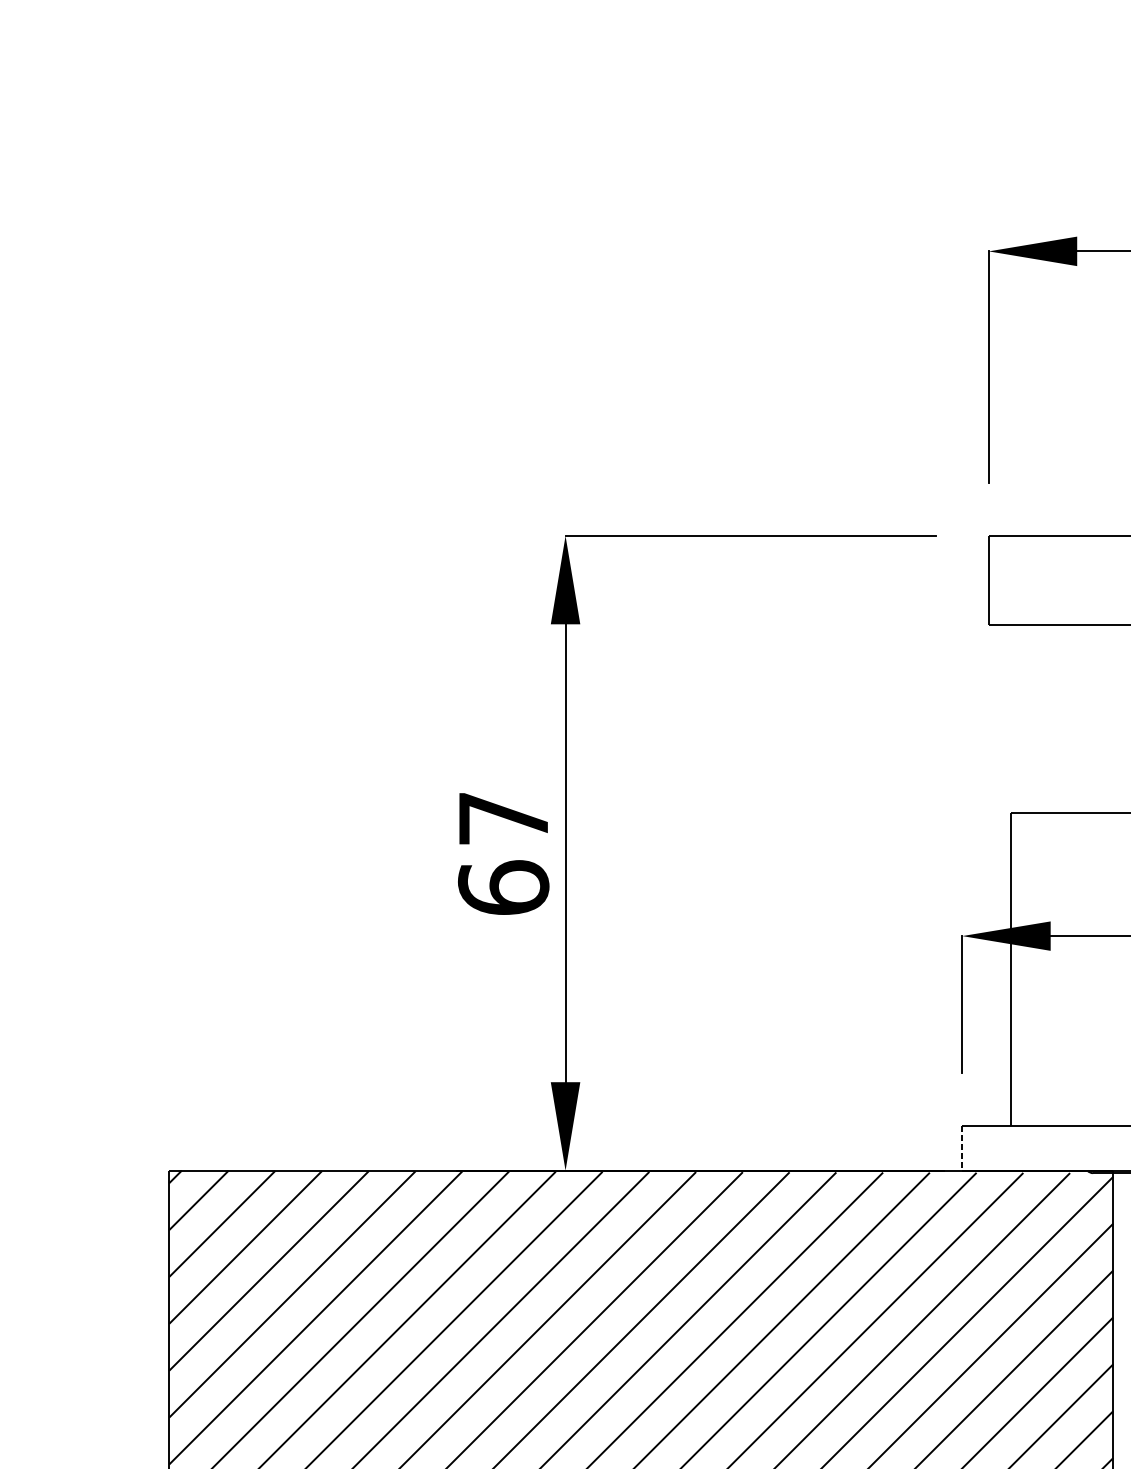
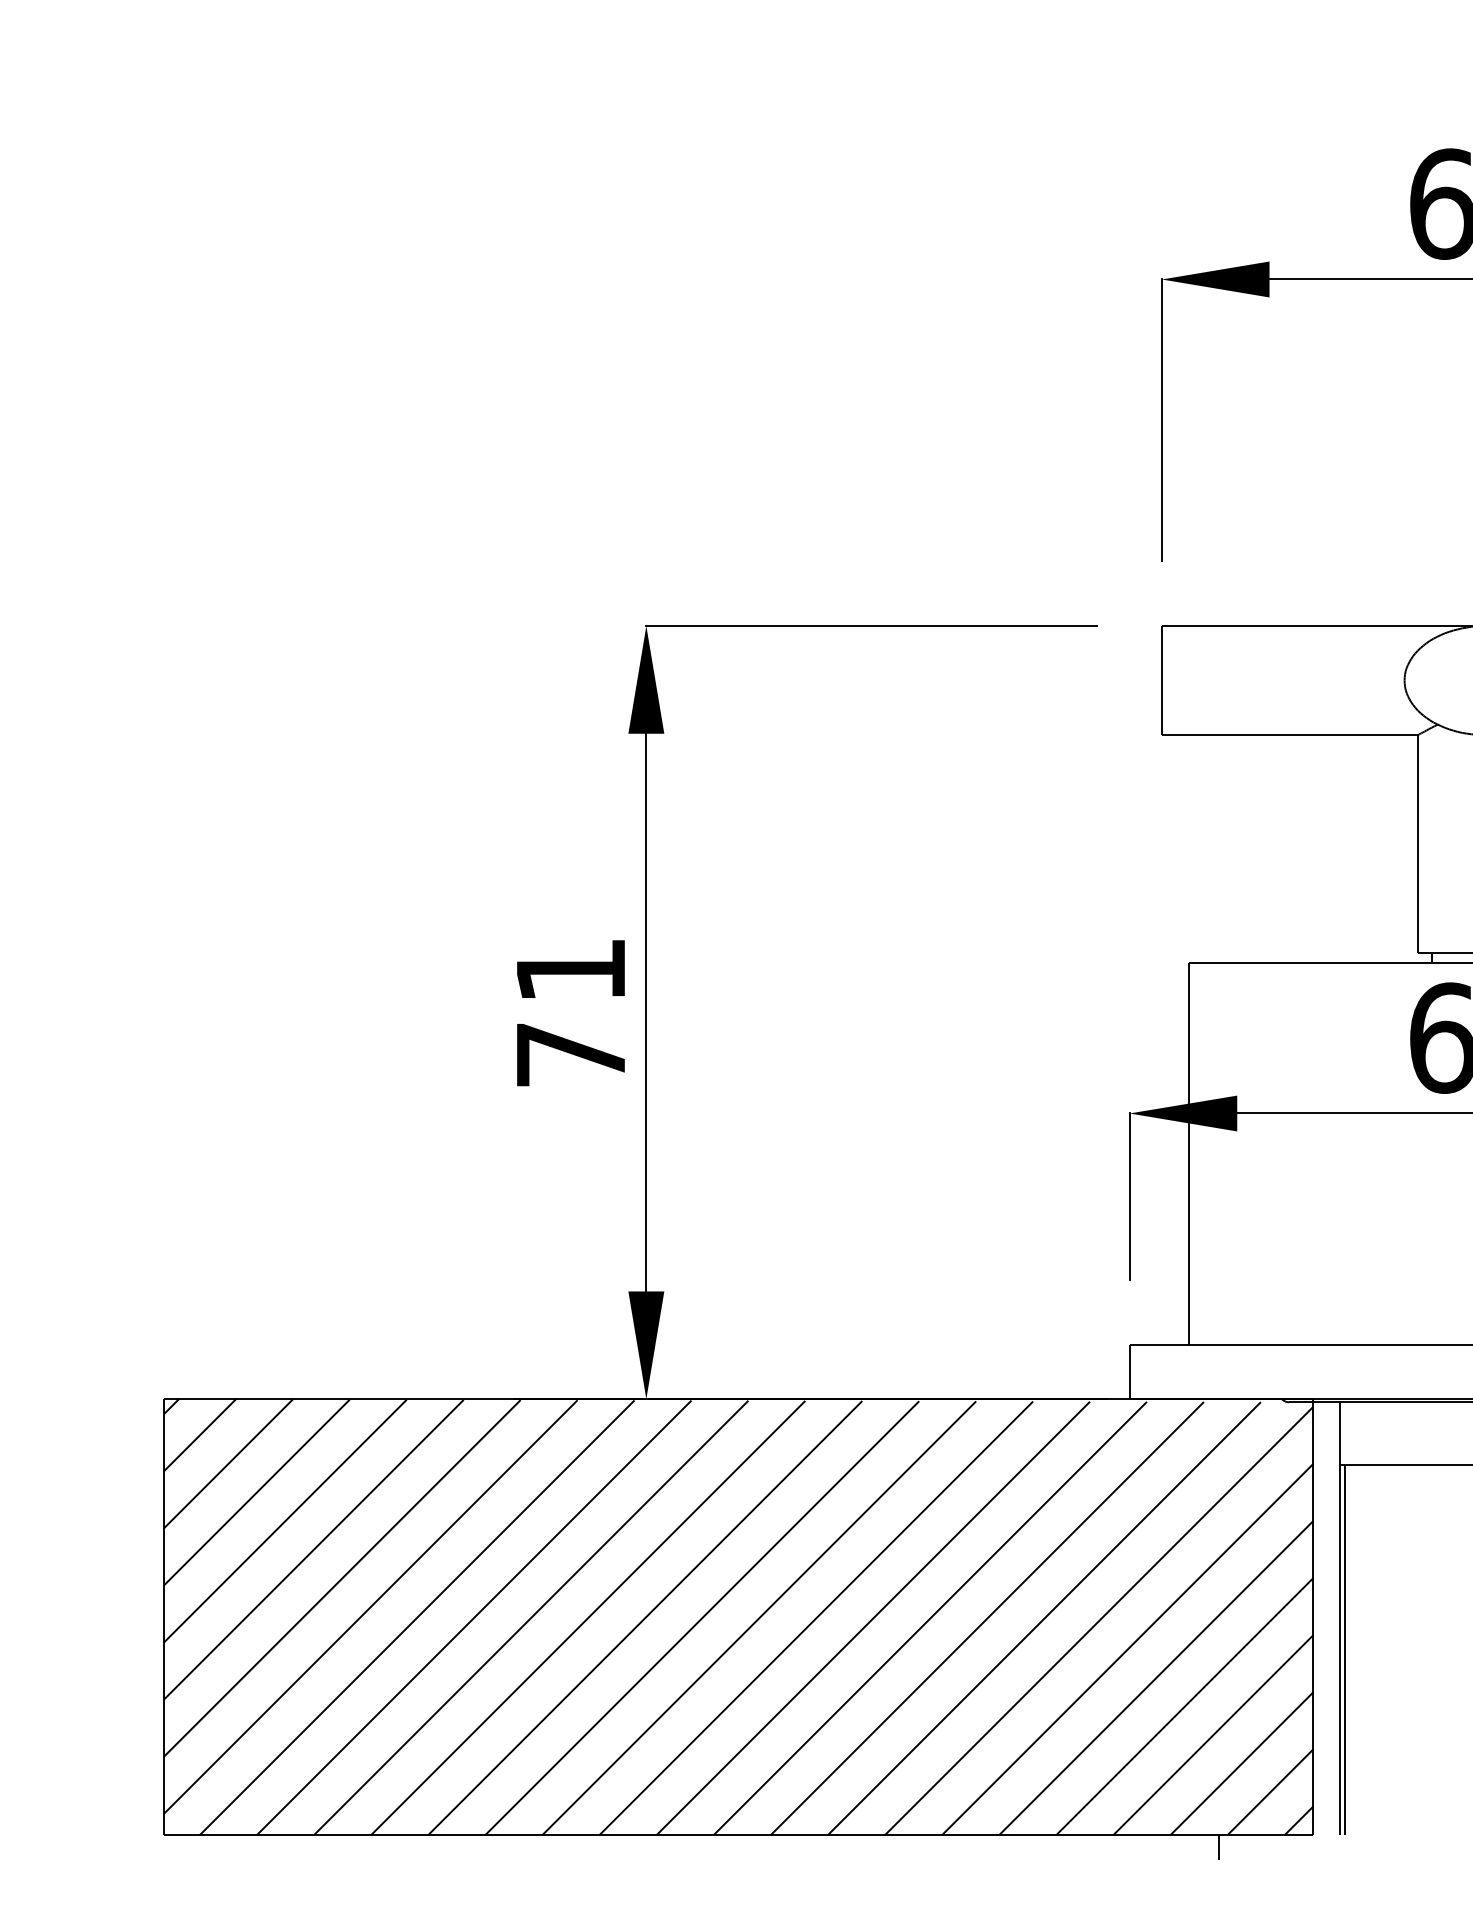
text: (503, 854) -> (570, 1013), 67 -> 71
line: (962, 1148) -> (1129, 1372), dashed -> solid

